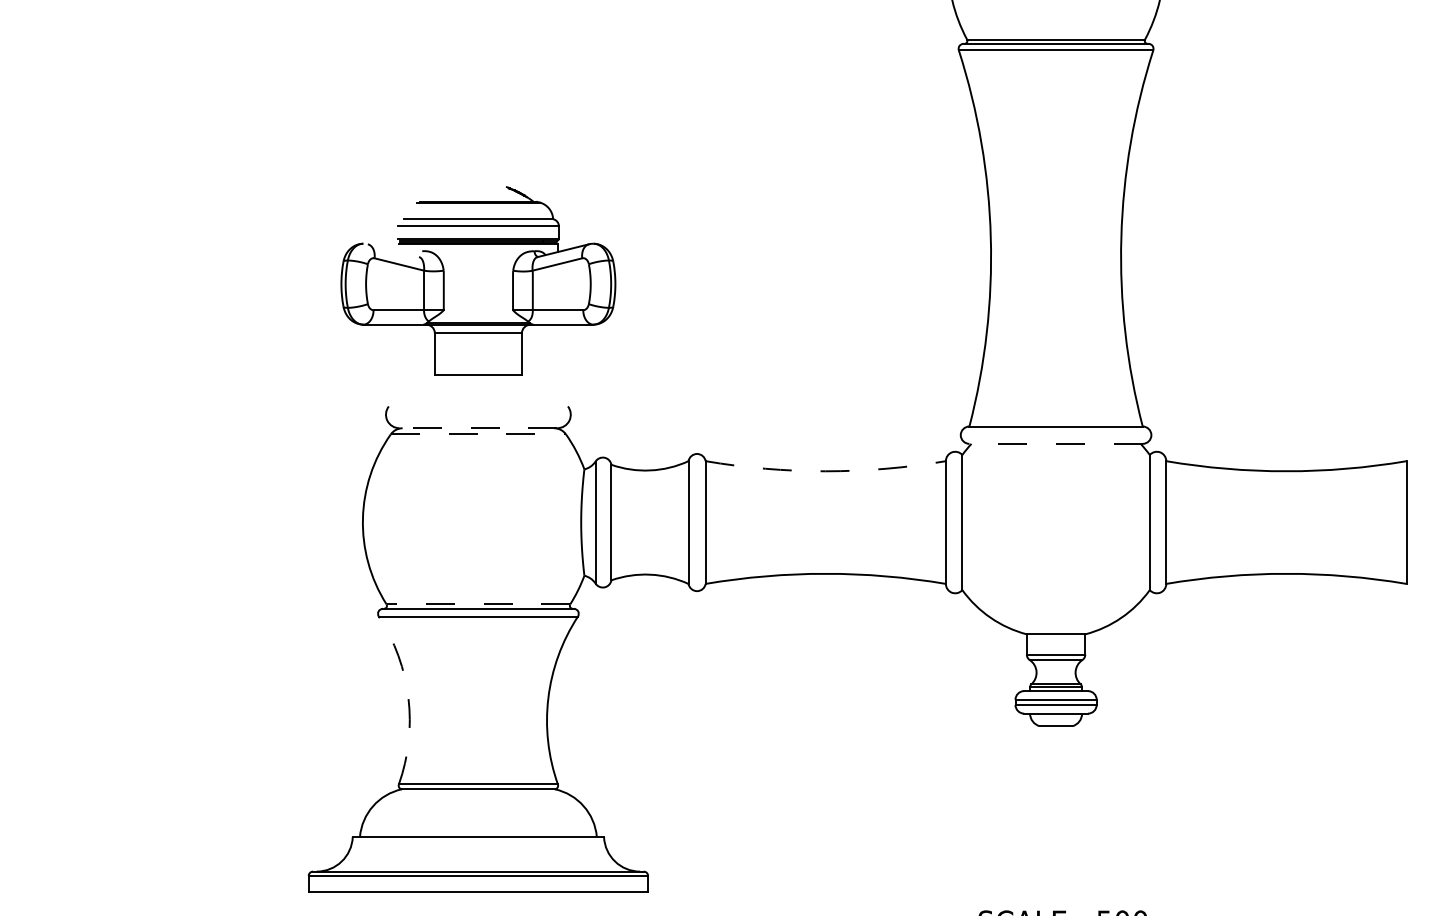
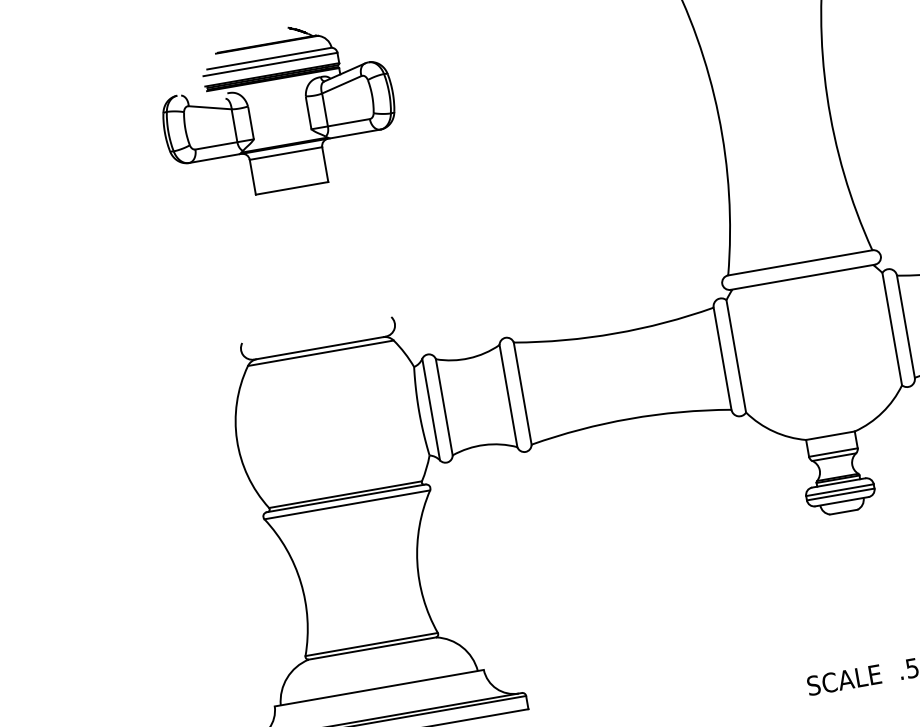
part: (444, 280) -> (250, 114), moved
line: (478, 428) -> (320, 348), dashed -> solid
line: (478, 434) -> (320, 353), dashed -> solid
line: (1056, 443) -> (803, 276), dashed -> solid
arc: (825, 471) -> (615, 333), dashed -> solid
line: (478, 604) -> (345, 494), dashed -> solid
arc: (408, 698) -> (301, 583), dashed -> solid

